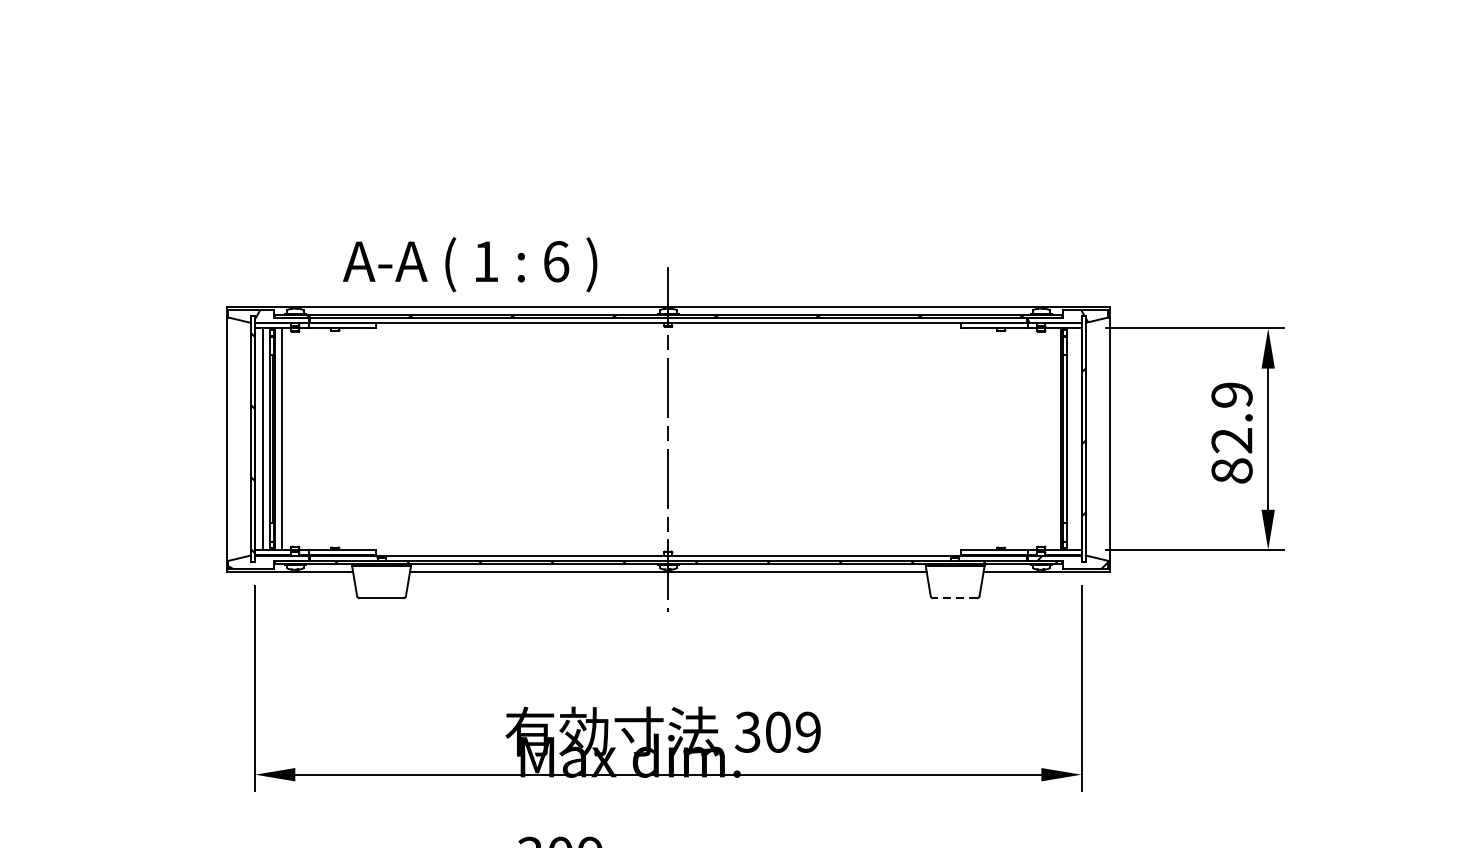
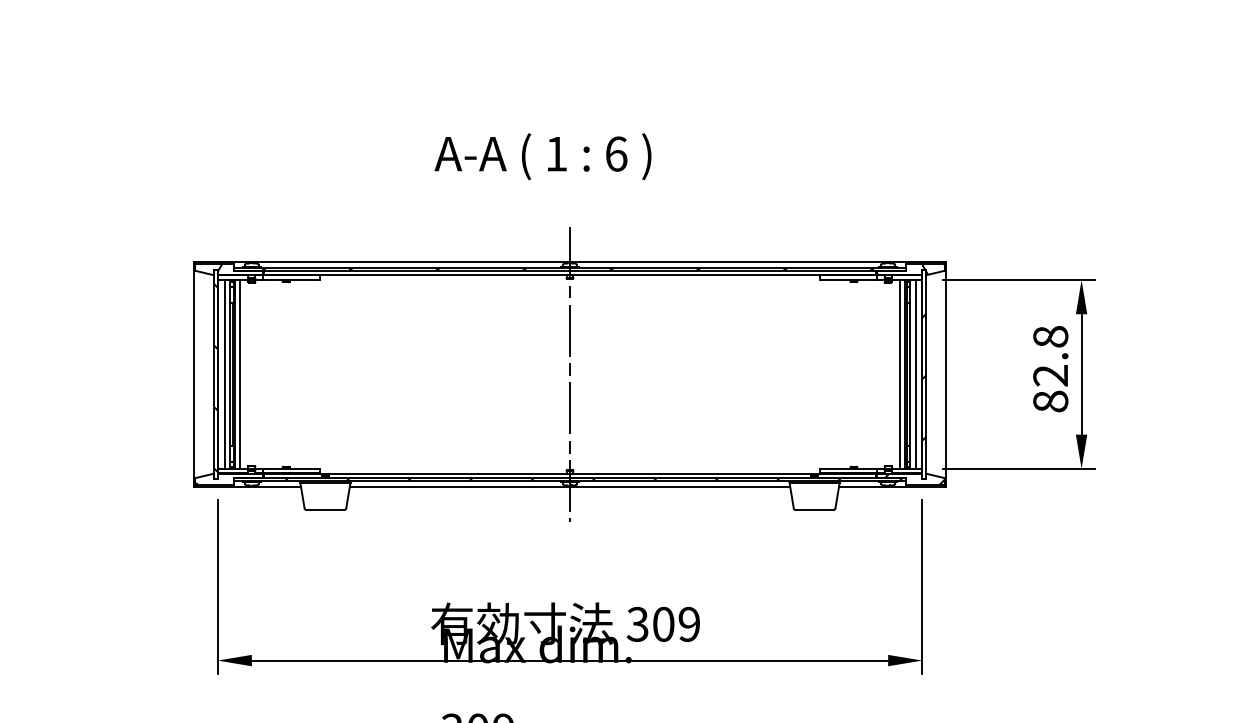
text: (469, 264) -> (542, 156), moved
text: (1231, 394) -> (1050, 336), 82.9 -> 82.8
line: (1054, 439) -> (899, 374), added
line: (1073, 439) -> (915, 374), added
line: (955, 598) -> (814, 510), dashed -> solid

